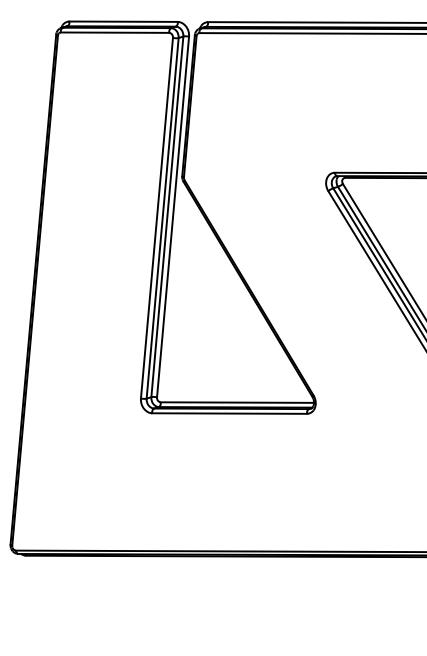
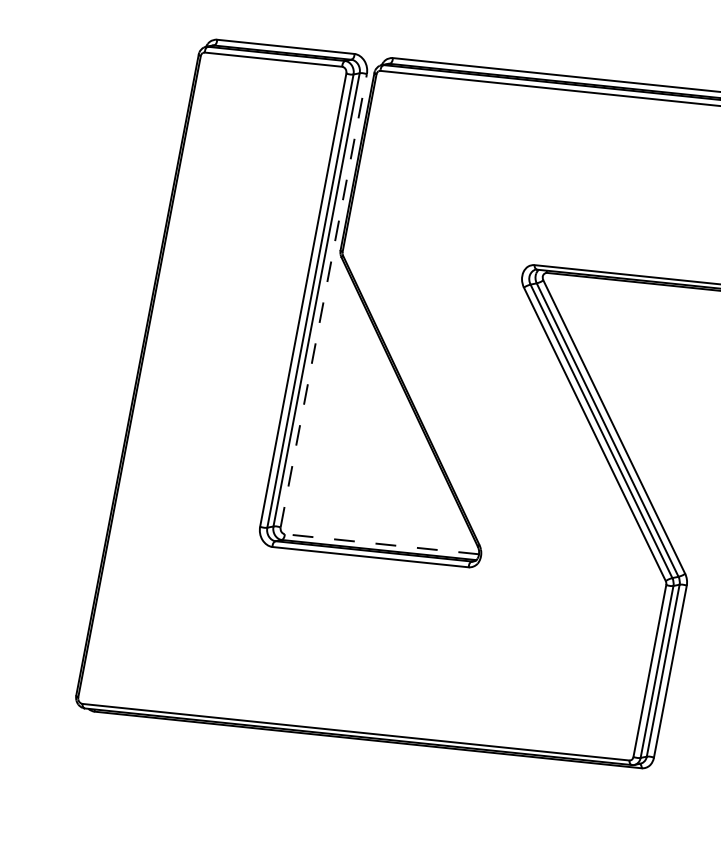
line: (172, 216) -> (323, 300), solid -> dashed
line: (237, 402) -> (381, 544), solid -> dashed

